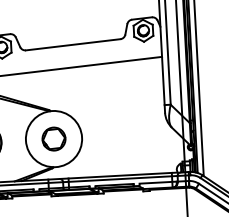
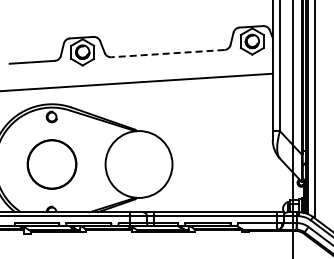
line: (72, 44) -> (167, 53), solid -> dashed
part: (53, 139) -> (138, 164), removed

